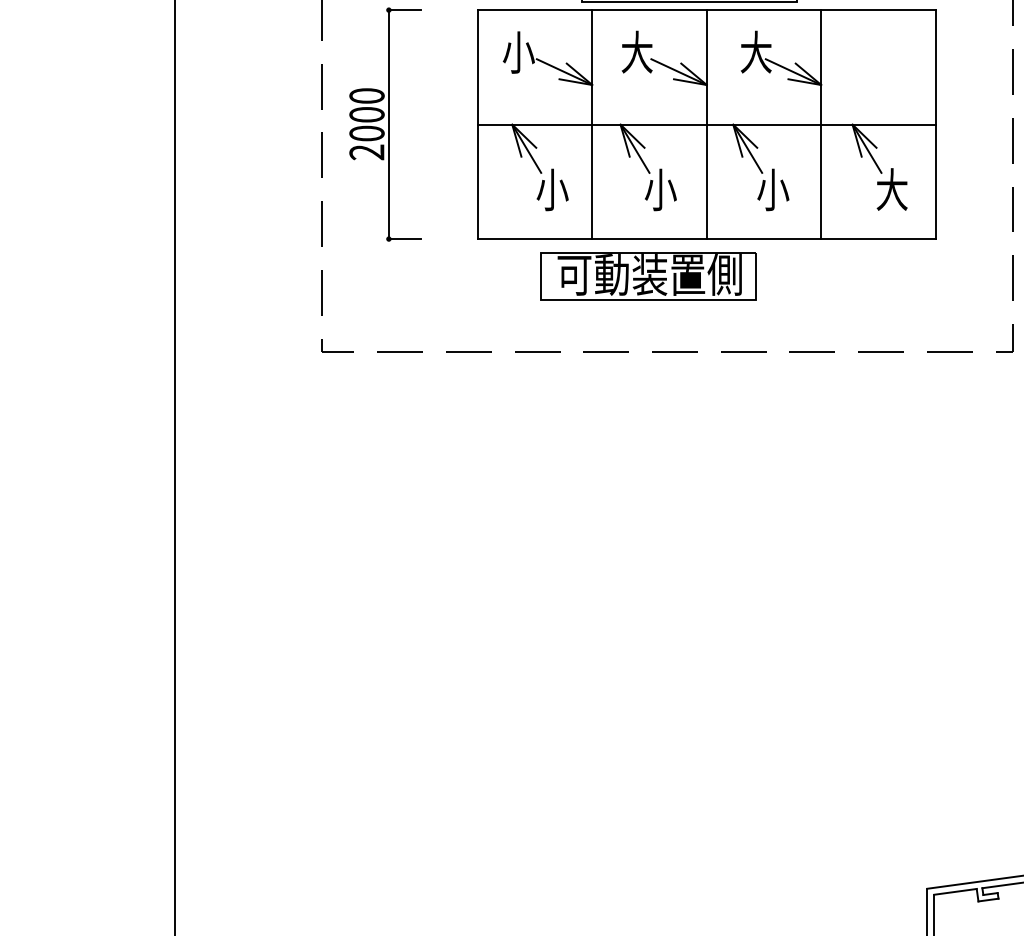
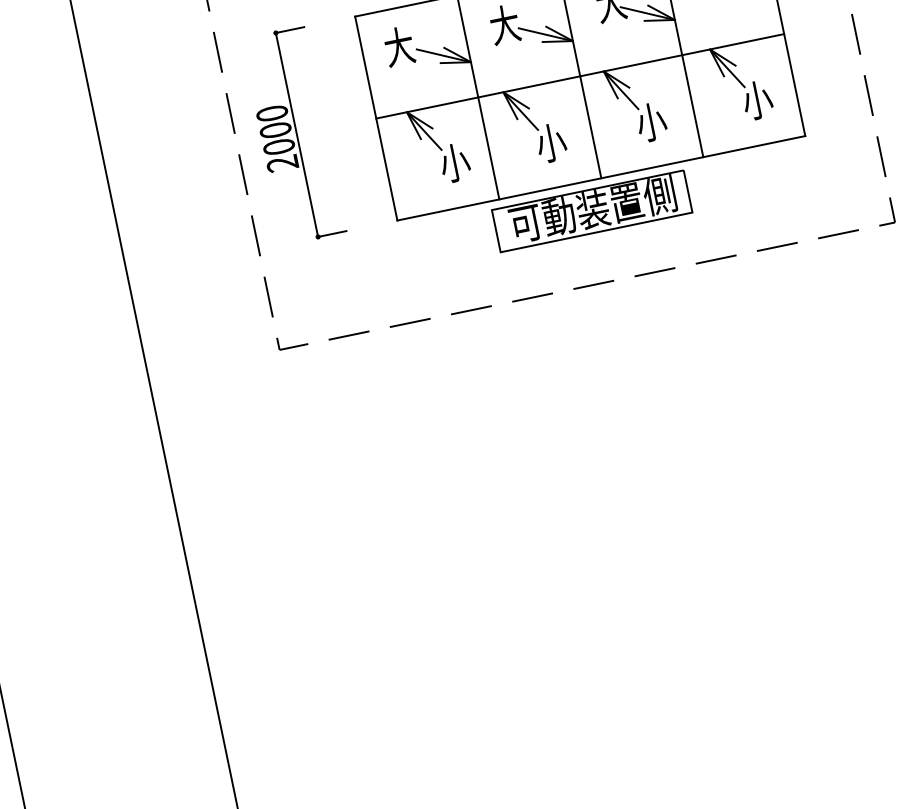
text: (518, 51) -> (398, 45), 小 -> 大
text: (892, 189) -> (757, 99), 大 -> 小
part: (648, 276) -> (592, 211), moved

